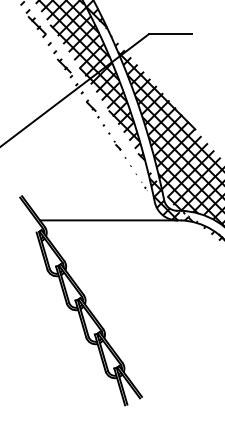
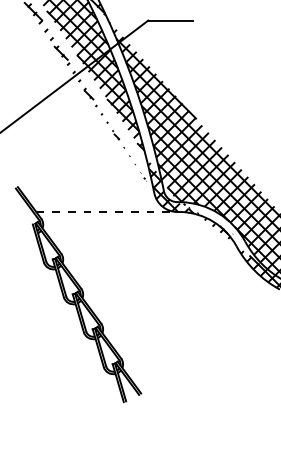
line: (108, 219) -> (106, 211), solid -> dashed

